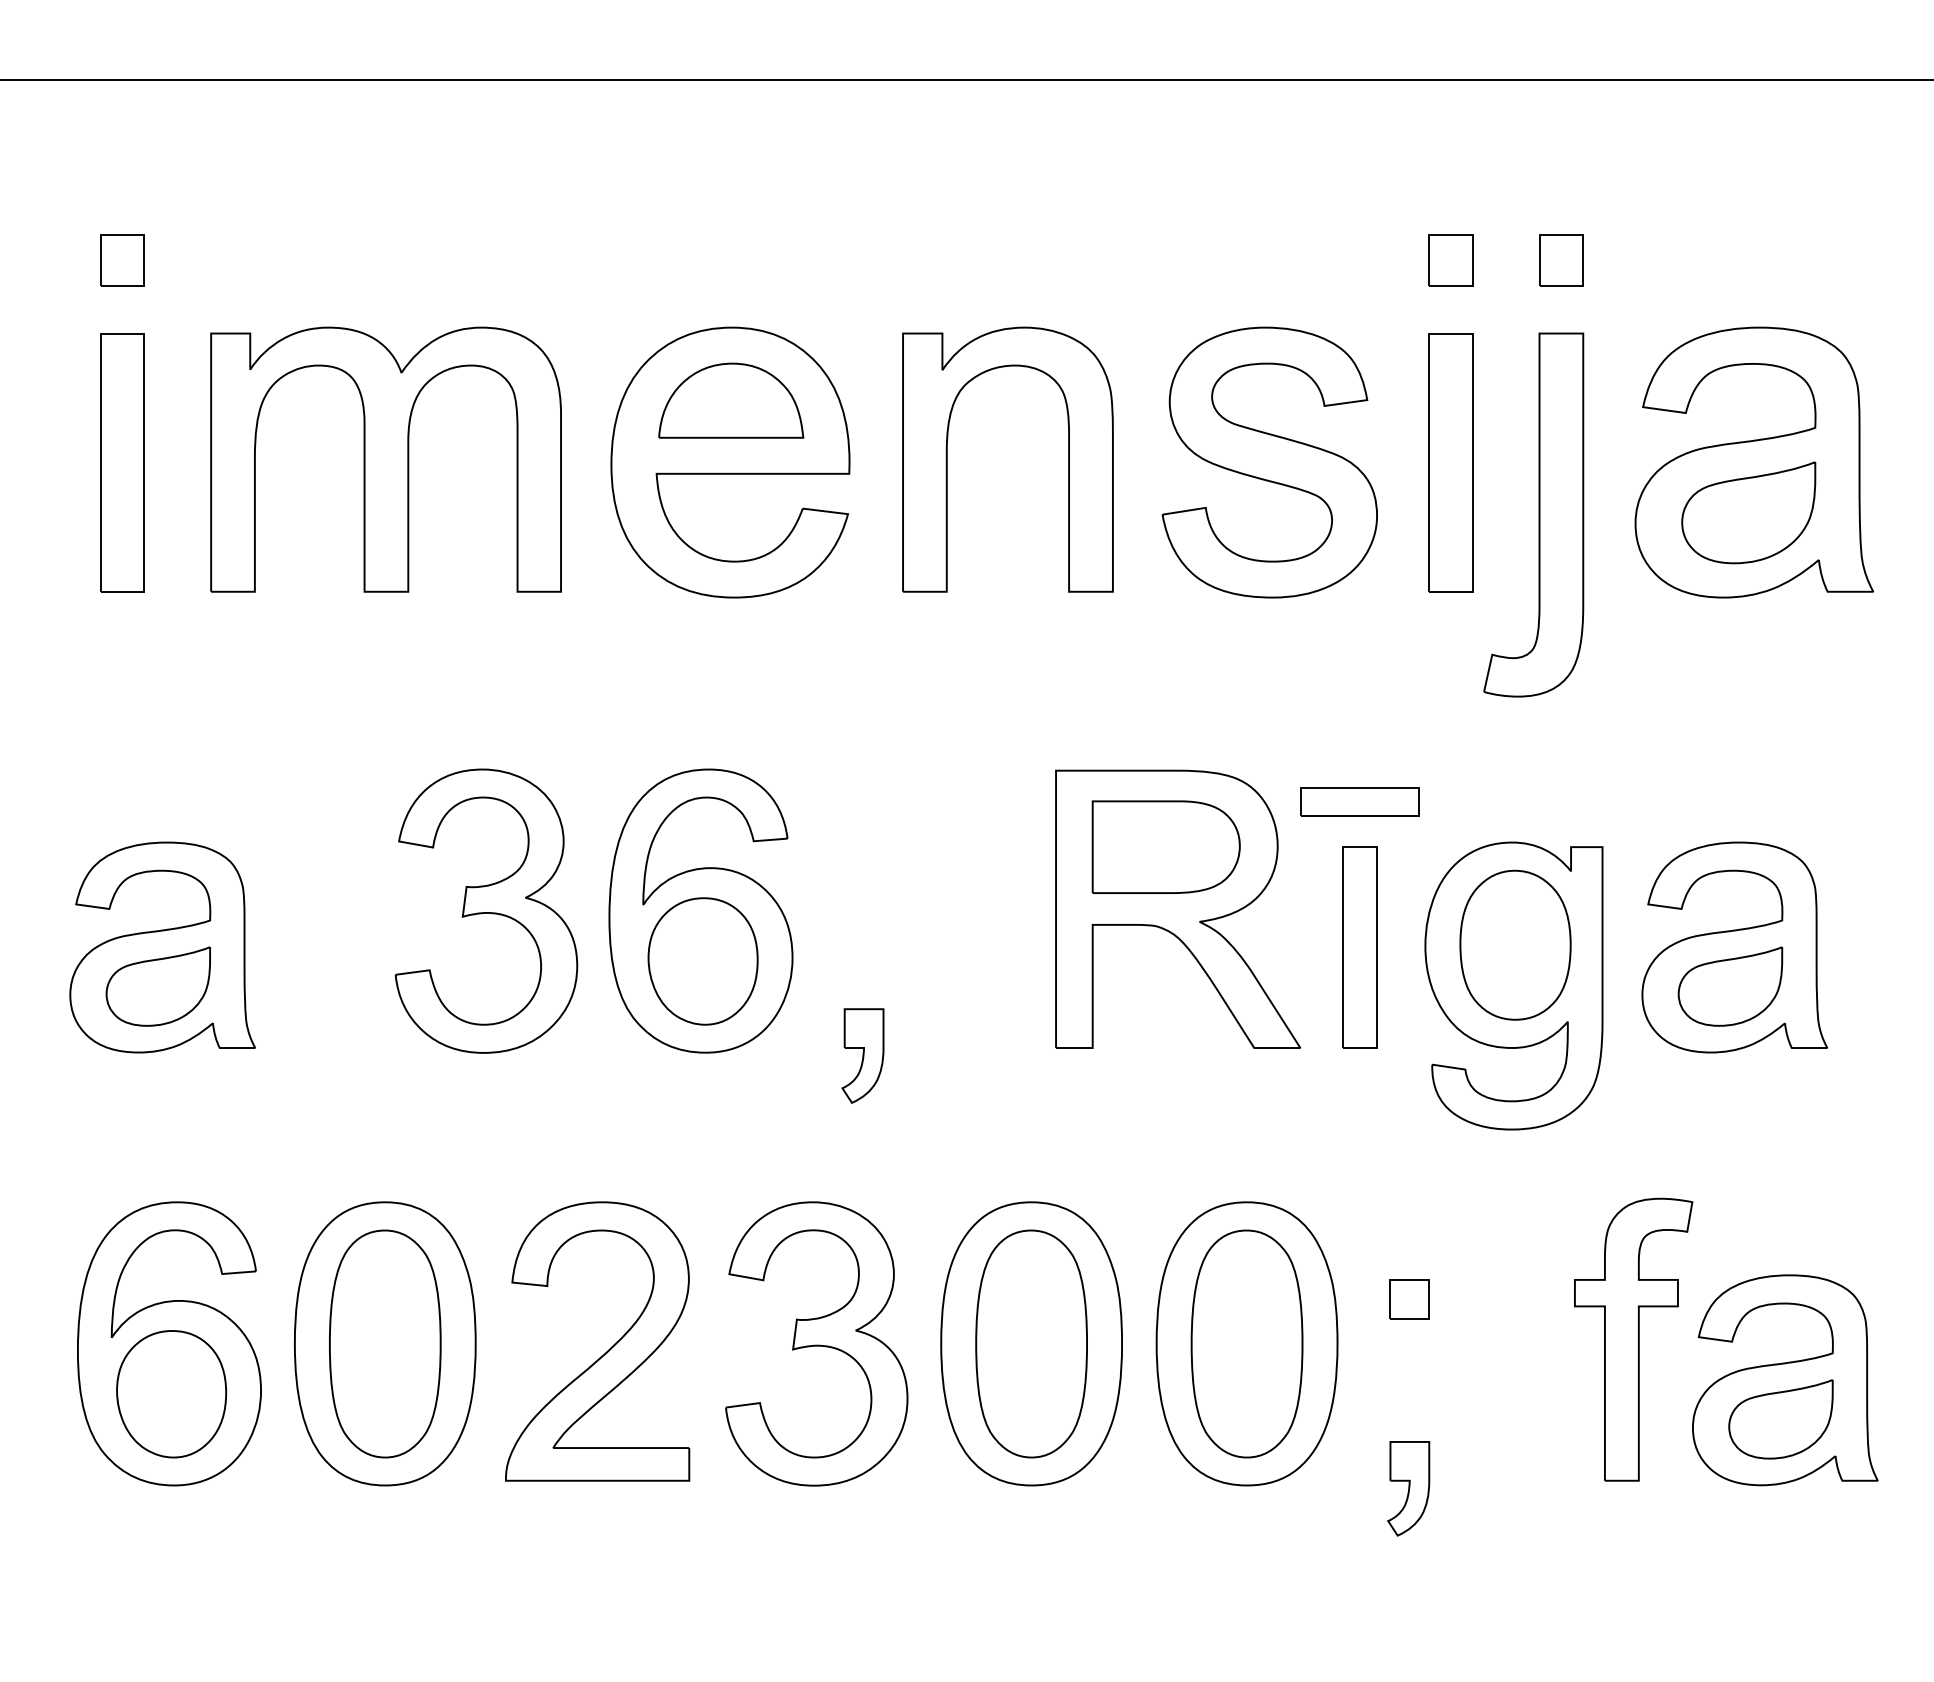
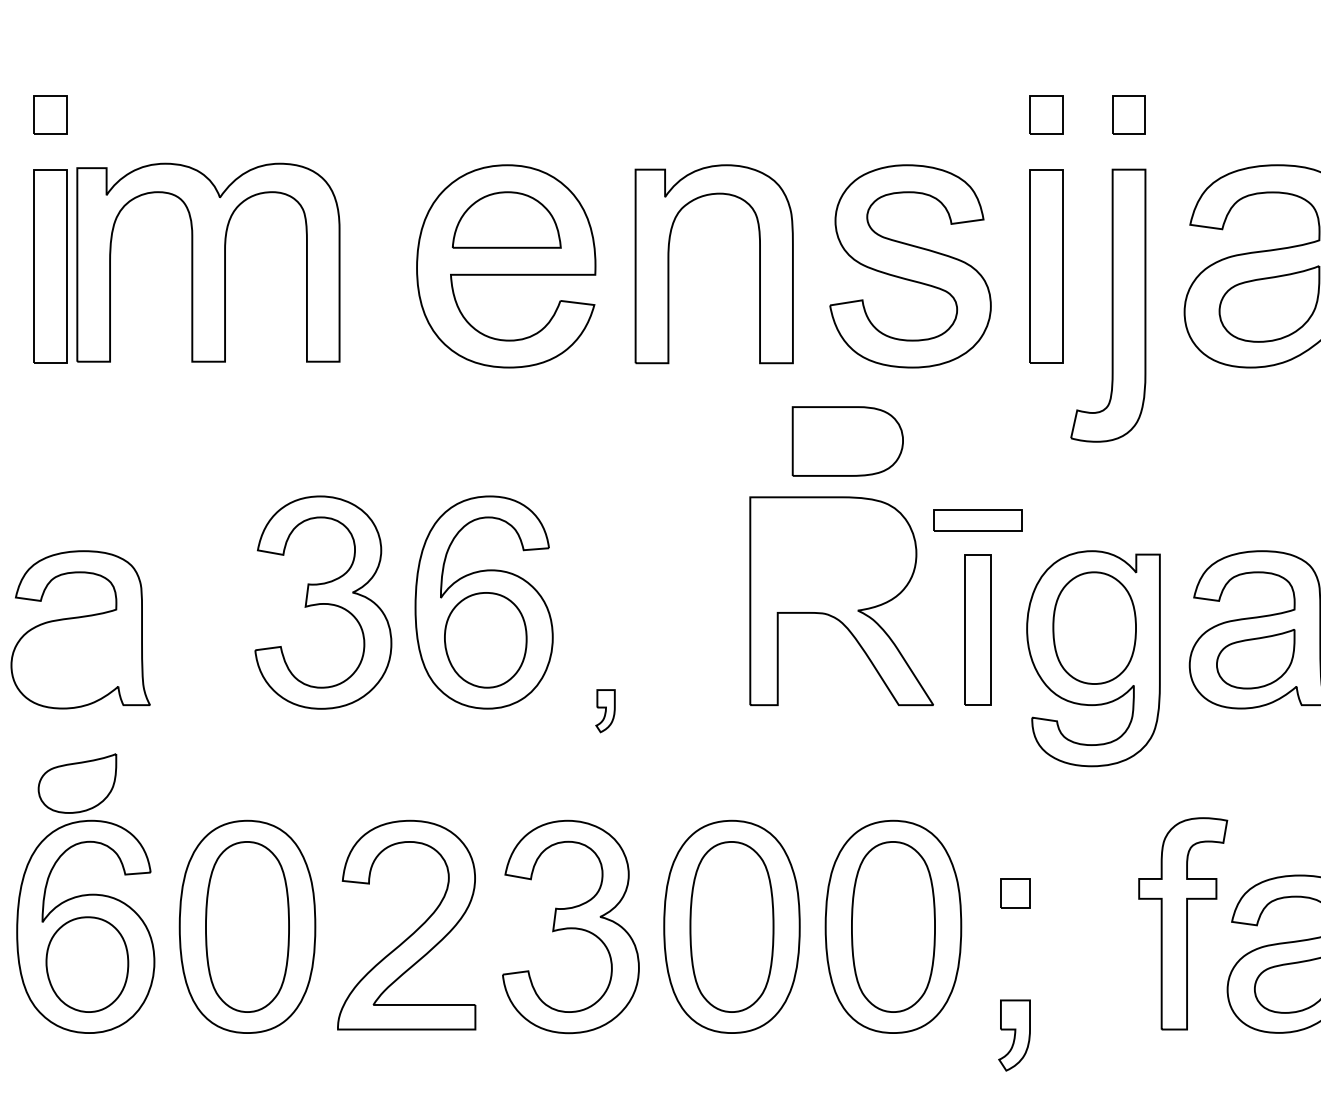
part: (385, 459) -> (207, 262), moved
part: (1165, 846) -> (847, 440), moved
part: (157, 986) -> (76, 783), moved
part: (862, 1055) -> (605, 710), size x0.6

